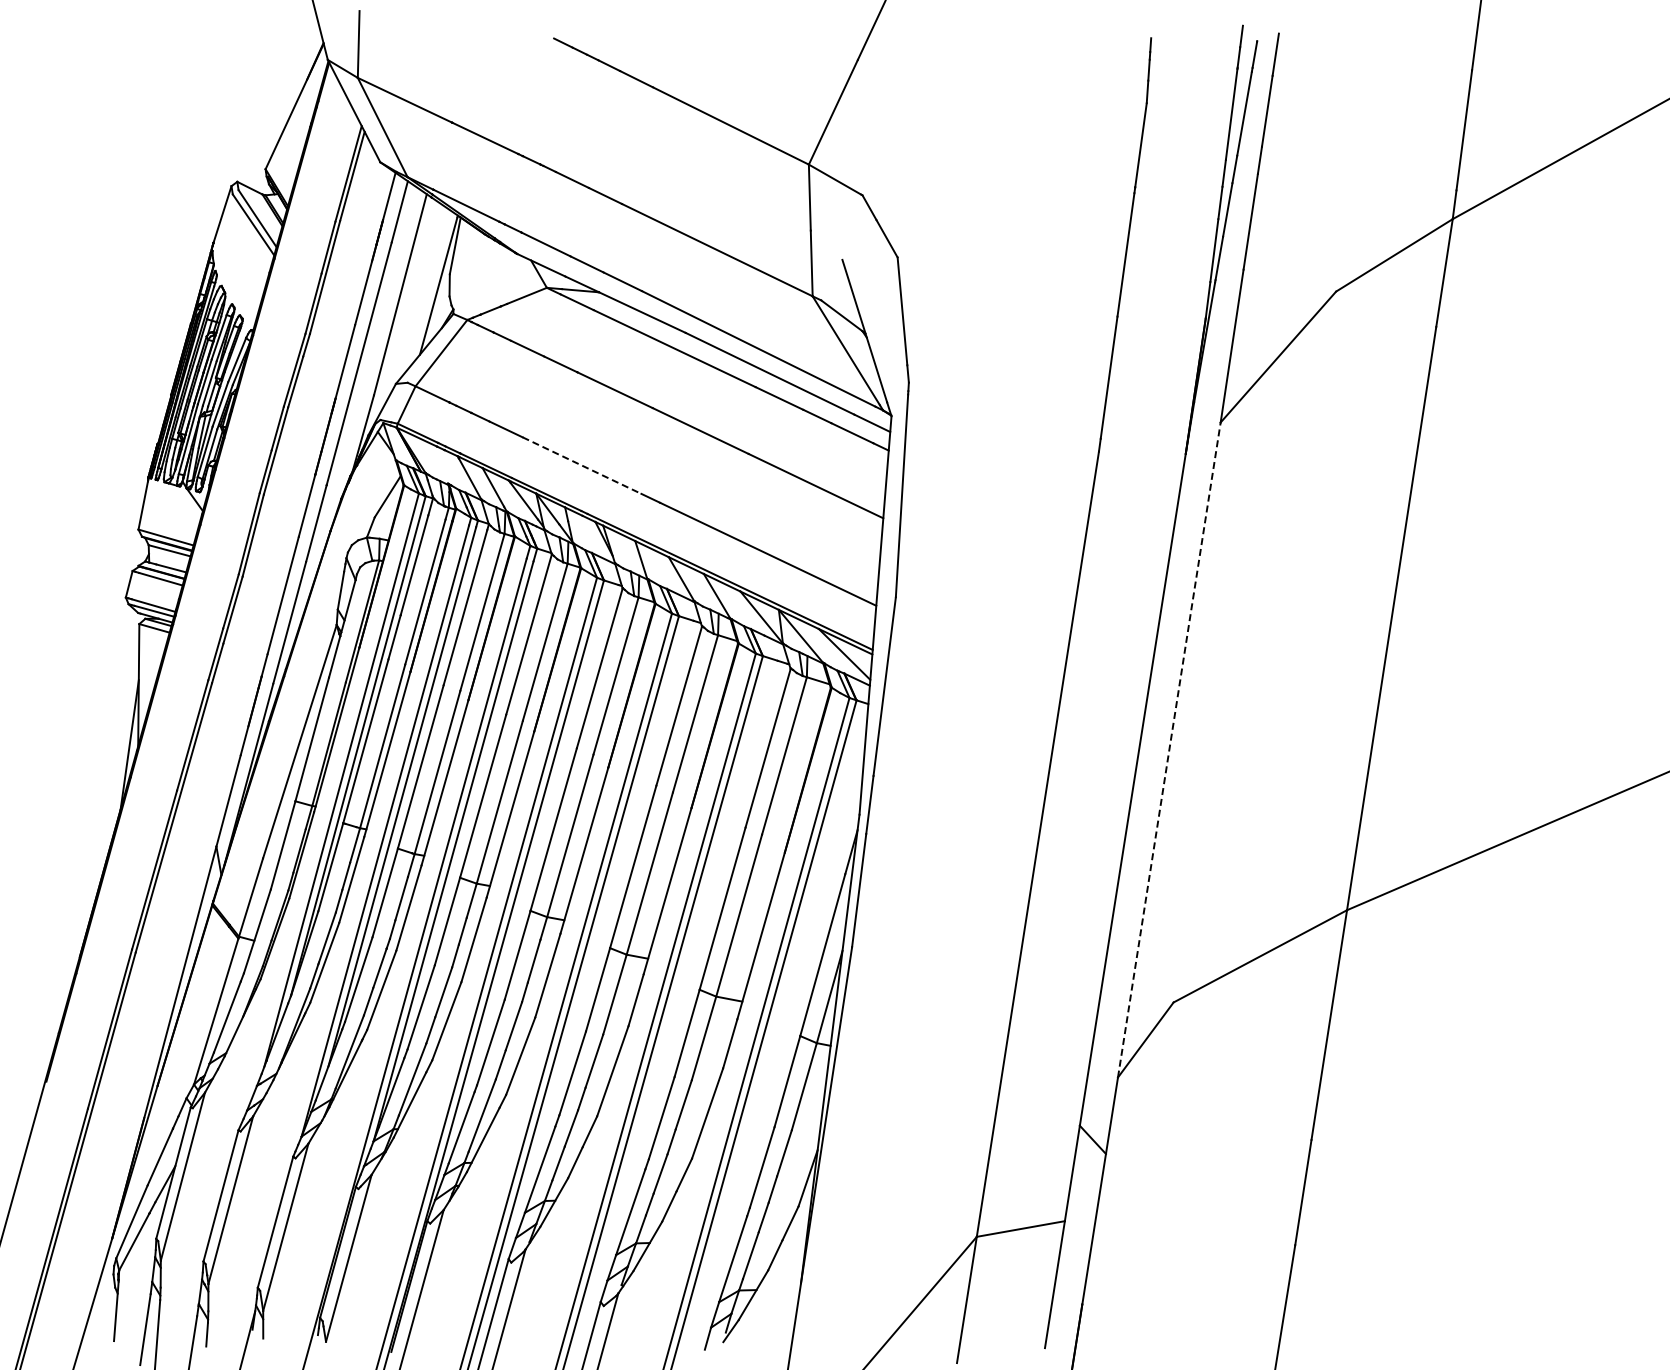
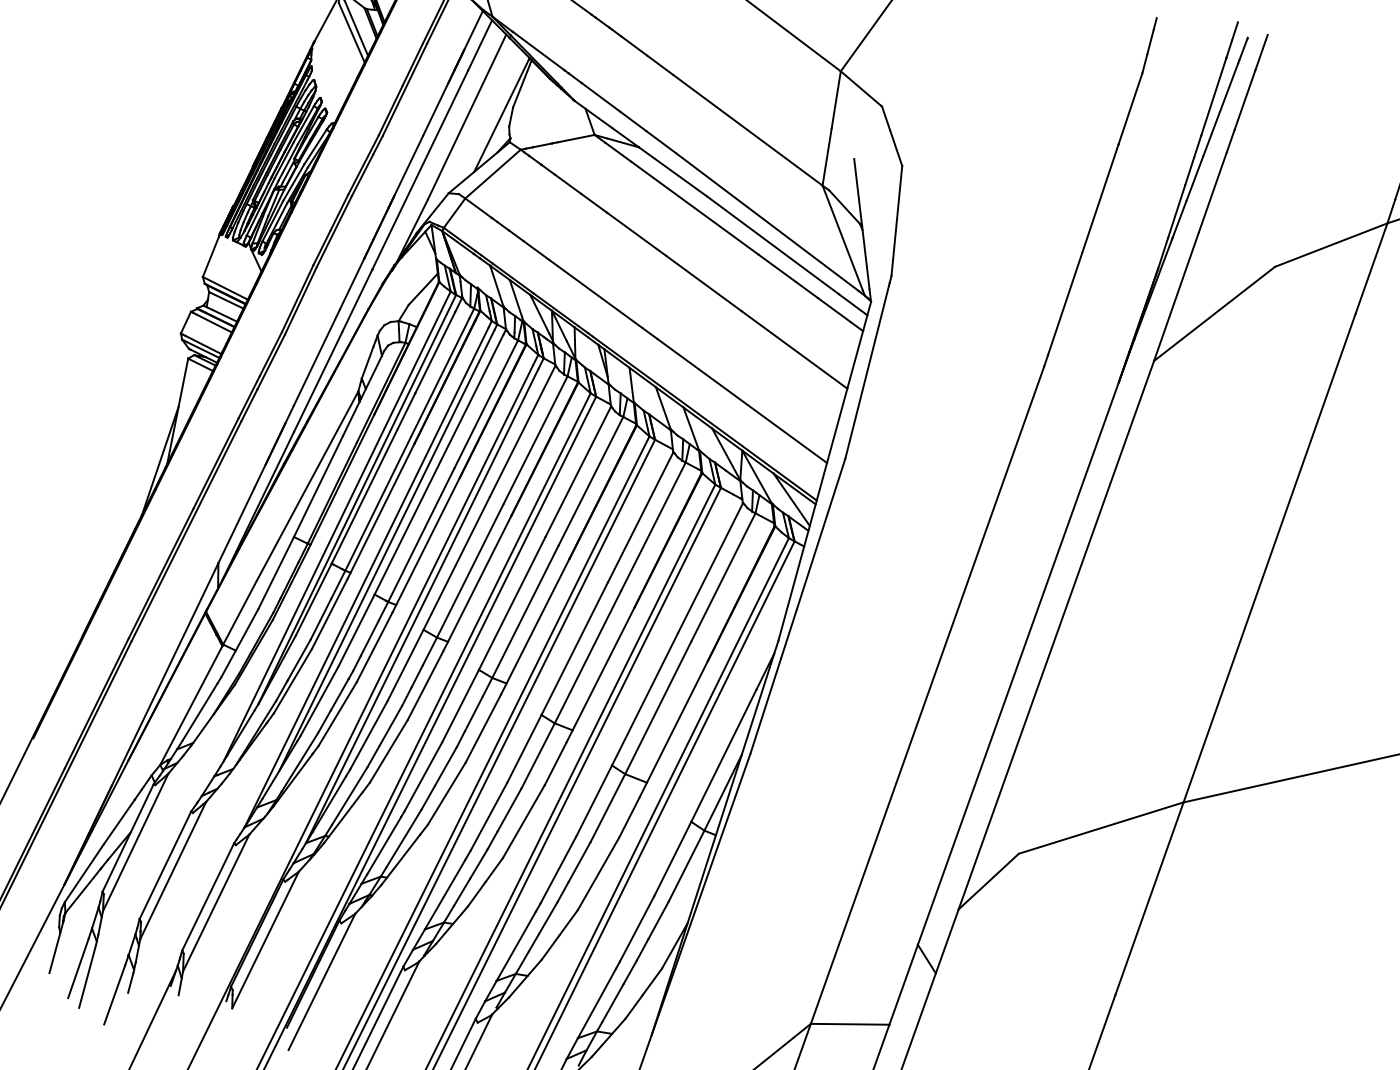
line: (582, 465) -> (596, 294), dashed -> solid
line: (1169, 750) -> (1056, 635), dashed -> solid

